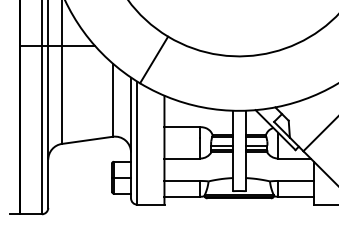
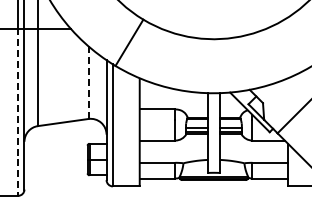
line: (112, 100) -> (88, 82), solid -> dashed
line: (41, 130) -> (17, 112), solid -> dashed

